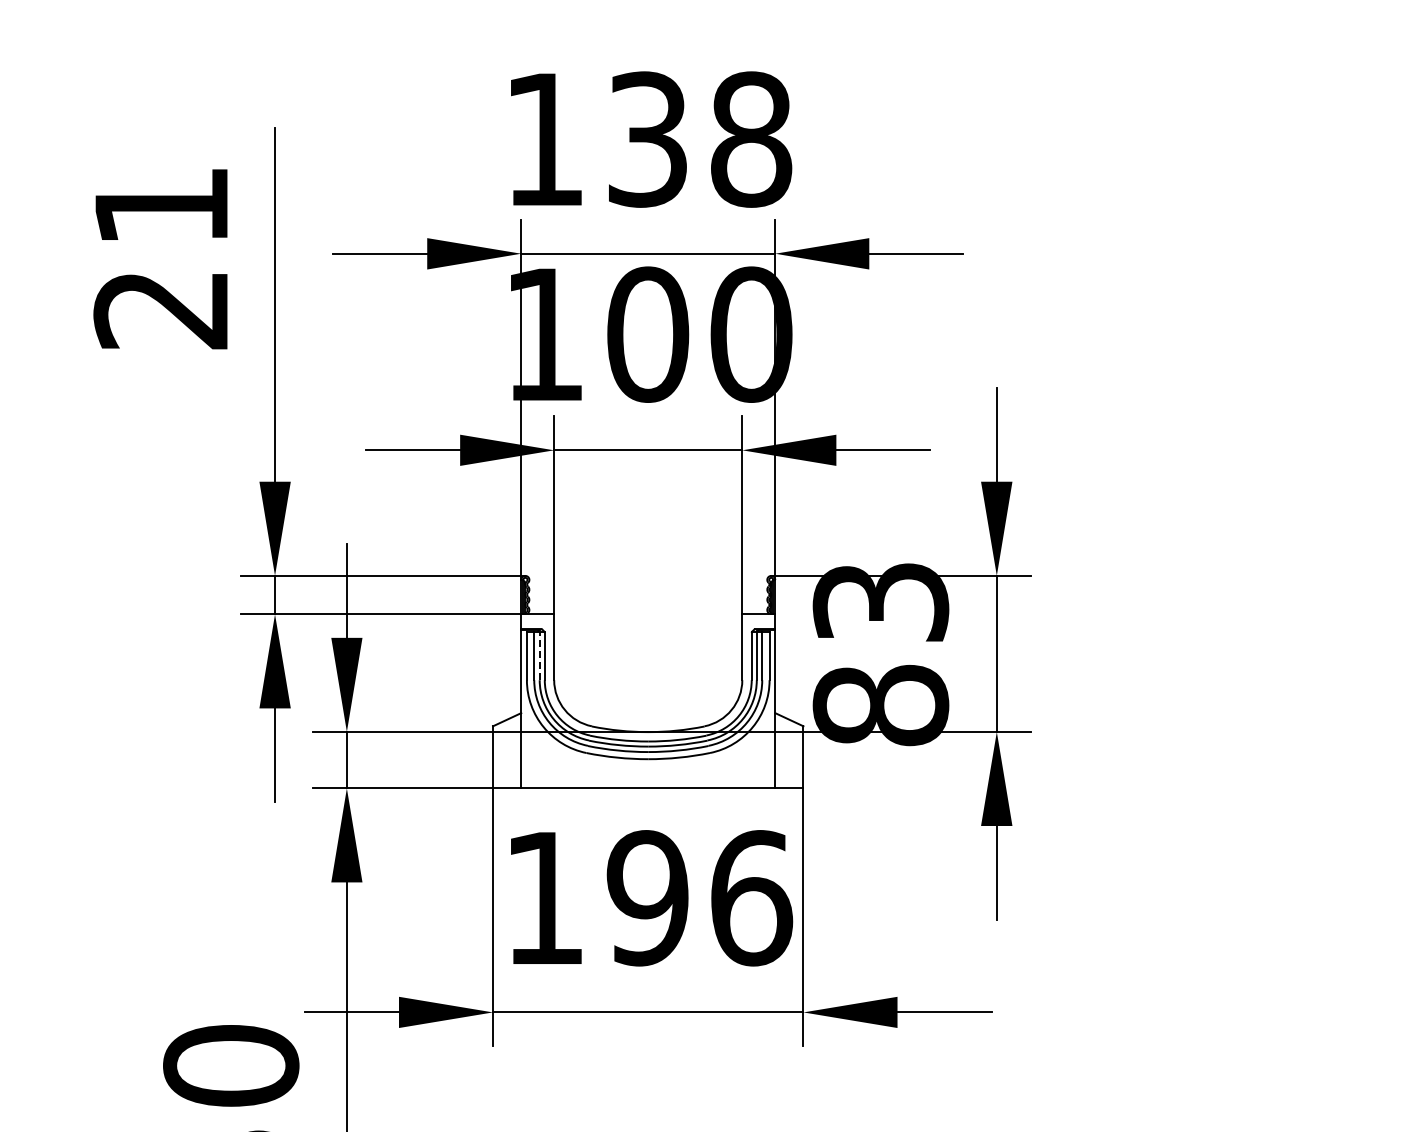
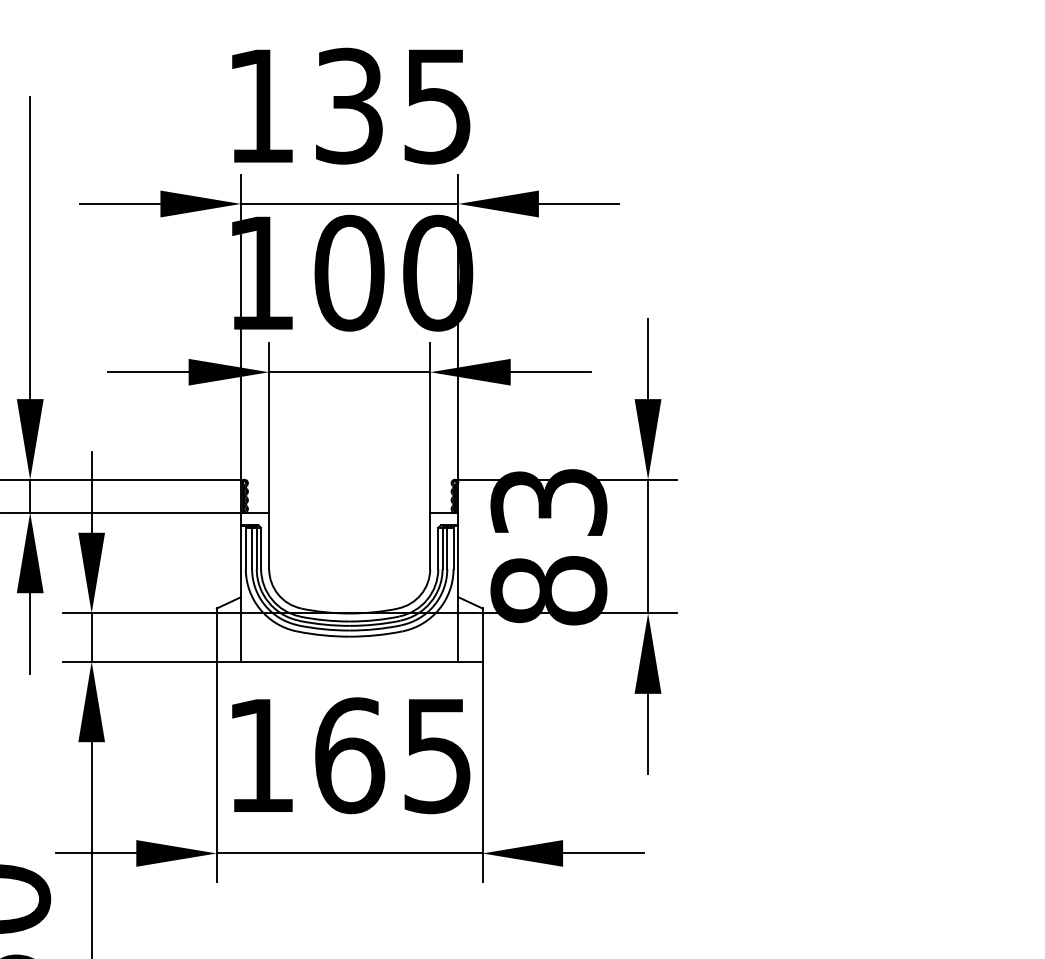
text: (751, 139) -> (438, 106), 138 -> 135
line: (539, 656) -> (256, 548), dashed -> solid
text: (699, 898) -> (393, 755), 196 -> 165

